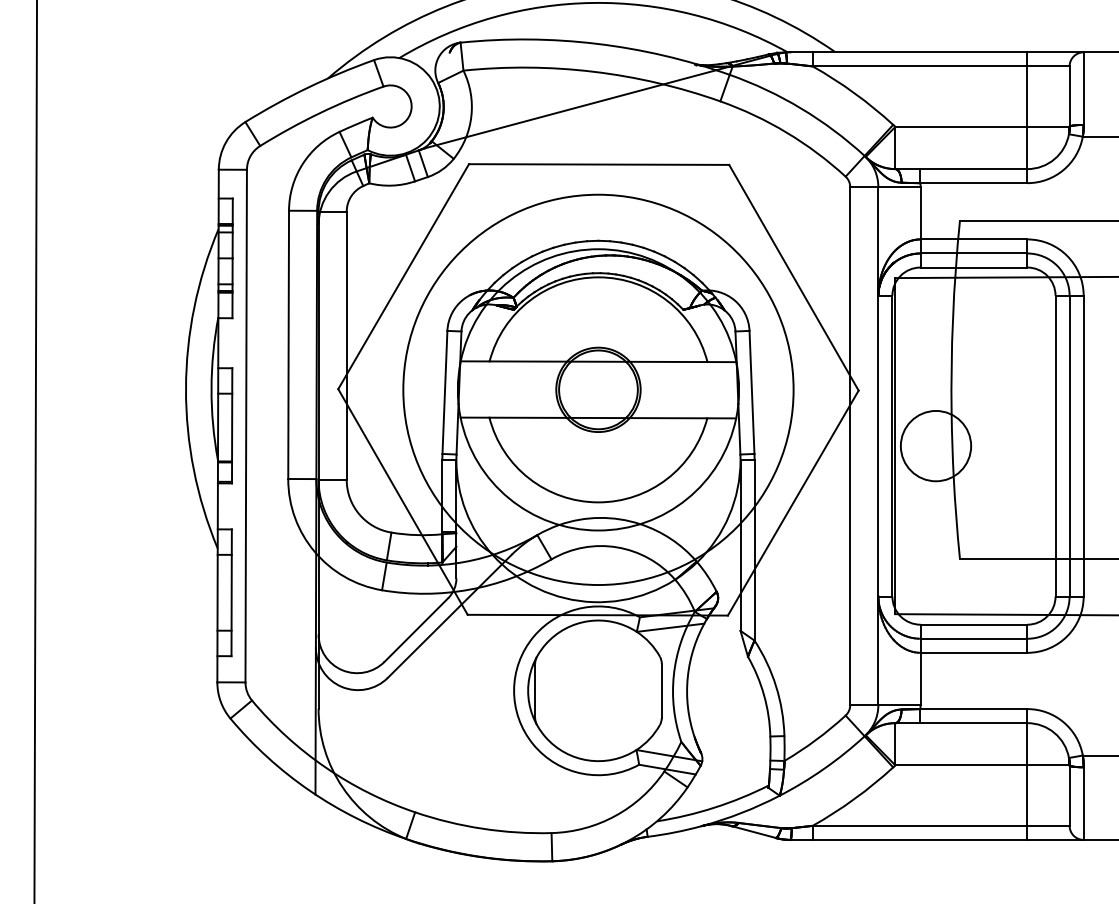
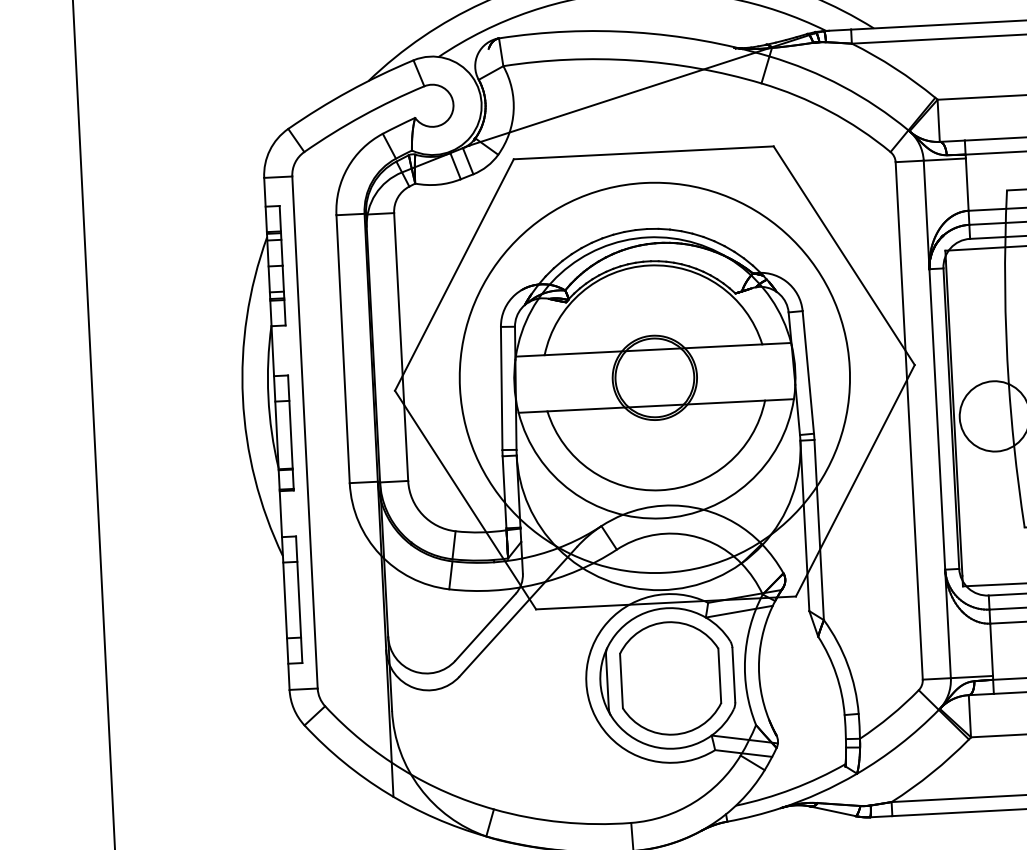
part: (598, 690) -> (670, 678), added

